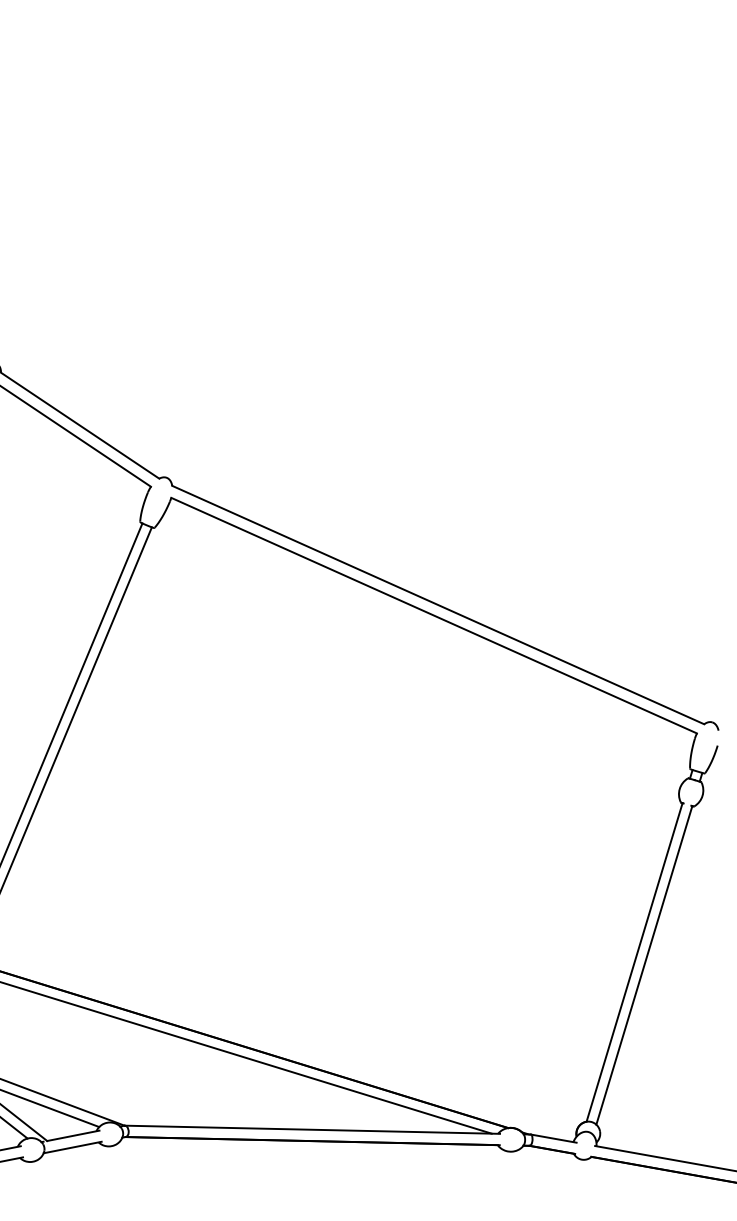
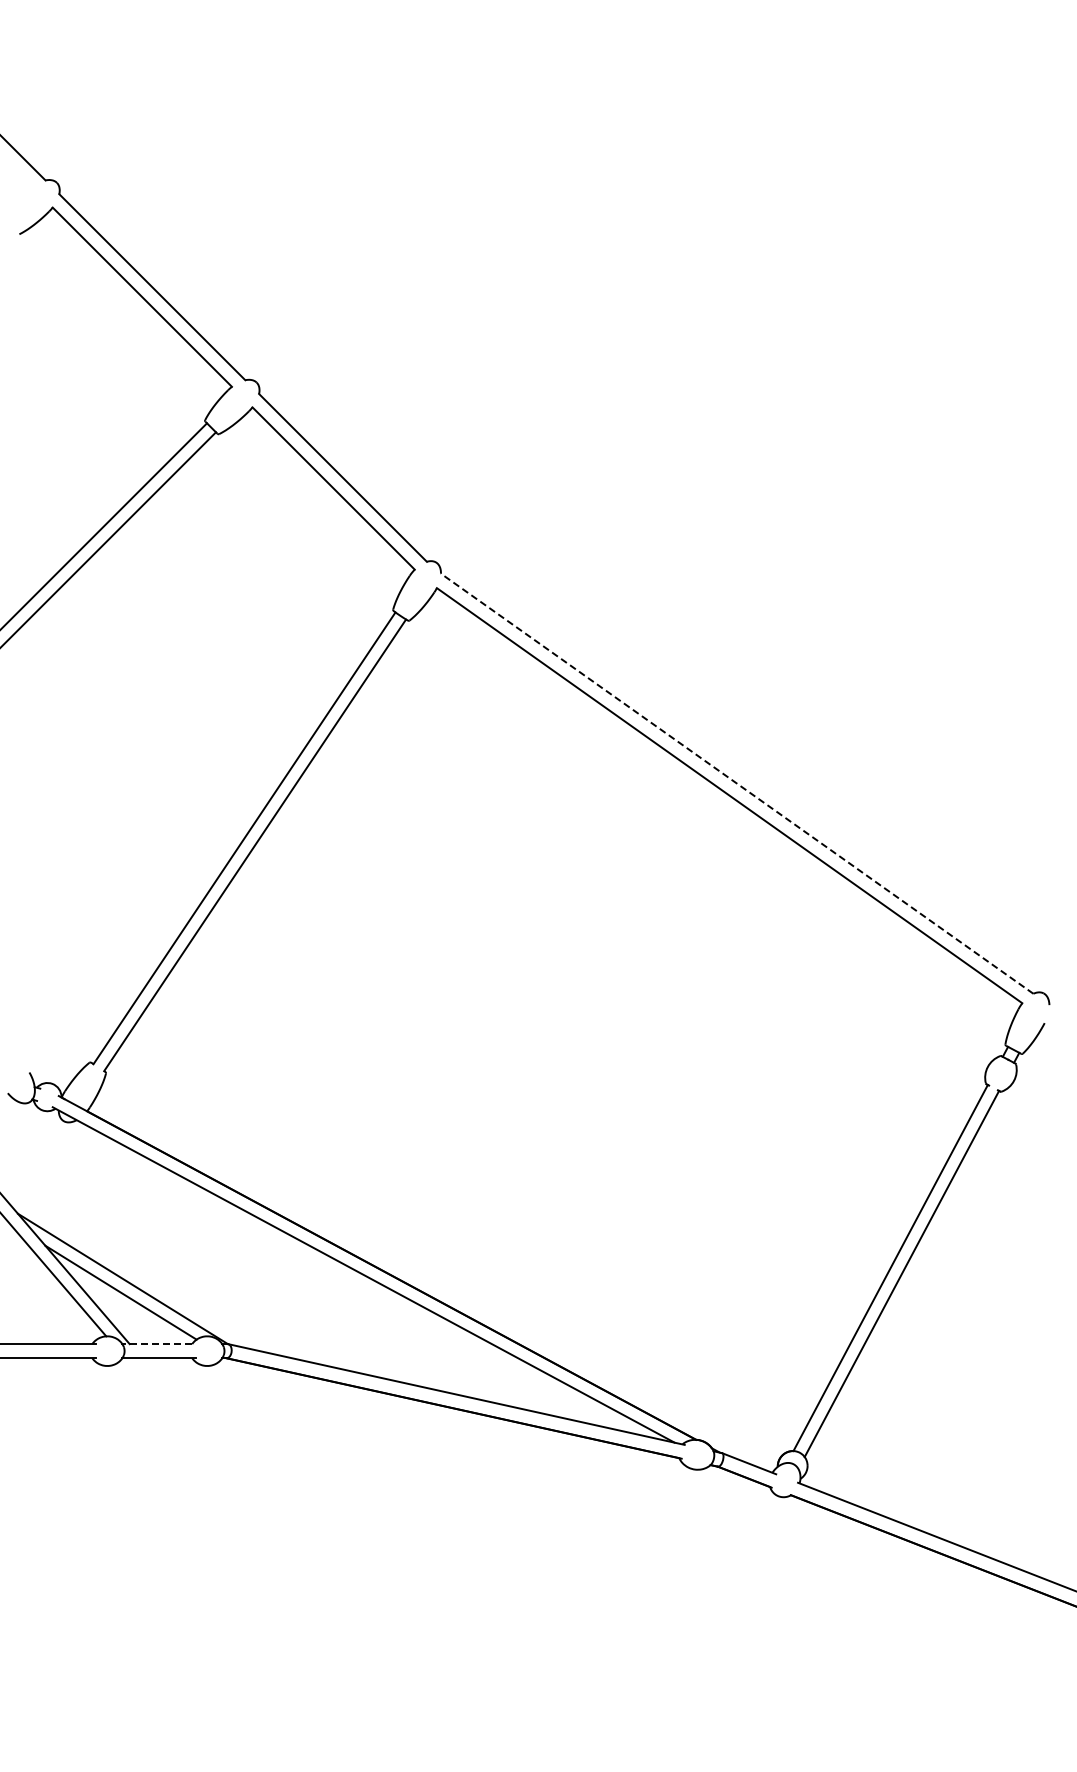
line: (437, 604) -> (736, 783), solid -> dashed
line: (73, 1136) -> (163, 1344), solid -> dashed

